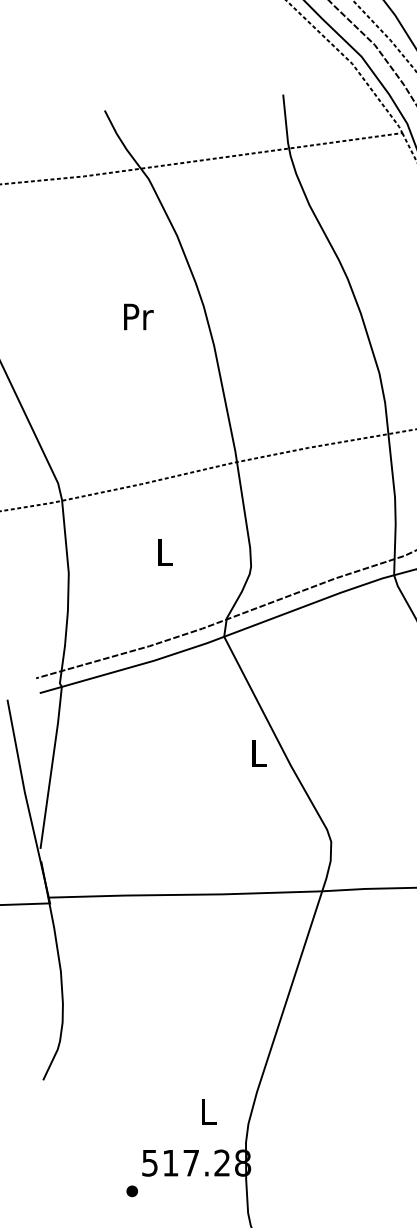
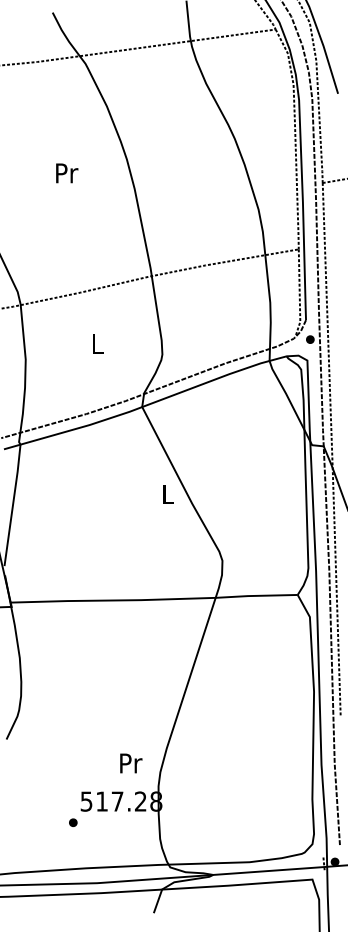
text: (139, 317) -> (67, 173), moved
text: (209, 1112) -> (131, 763), L -> Pr

